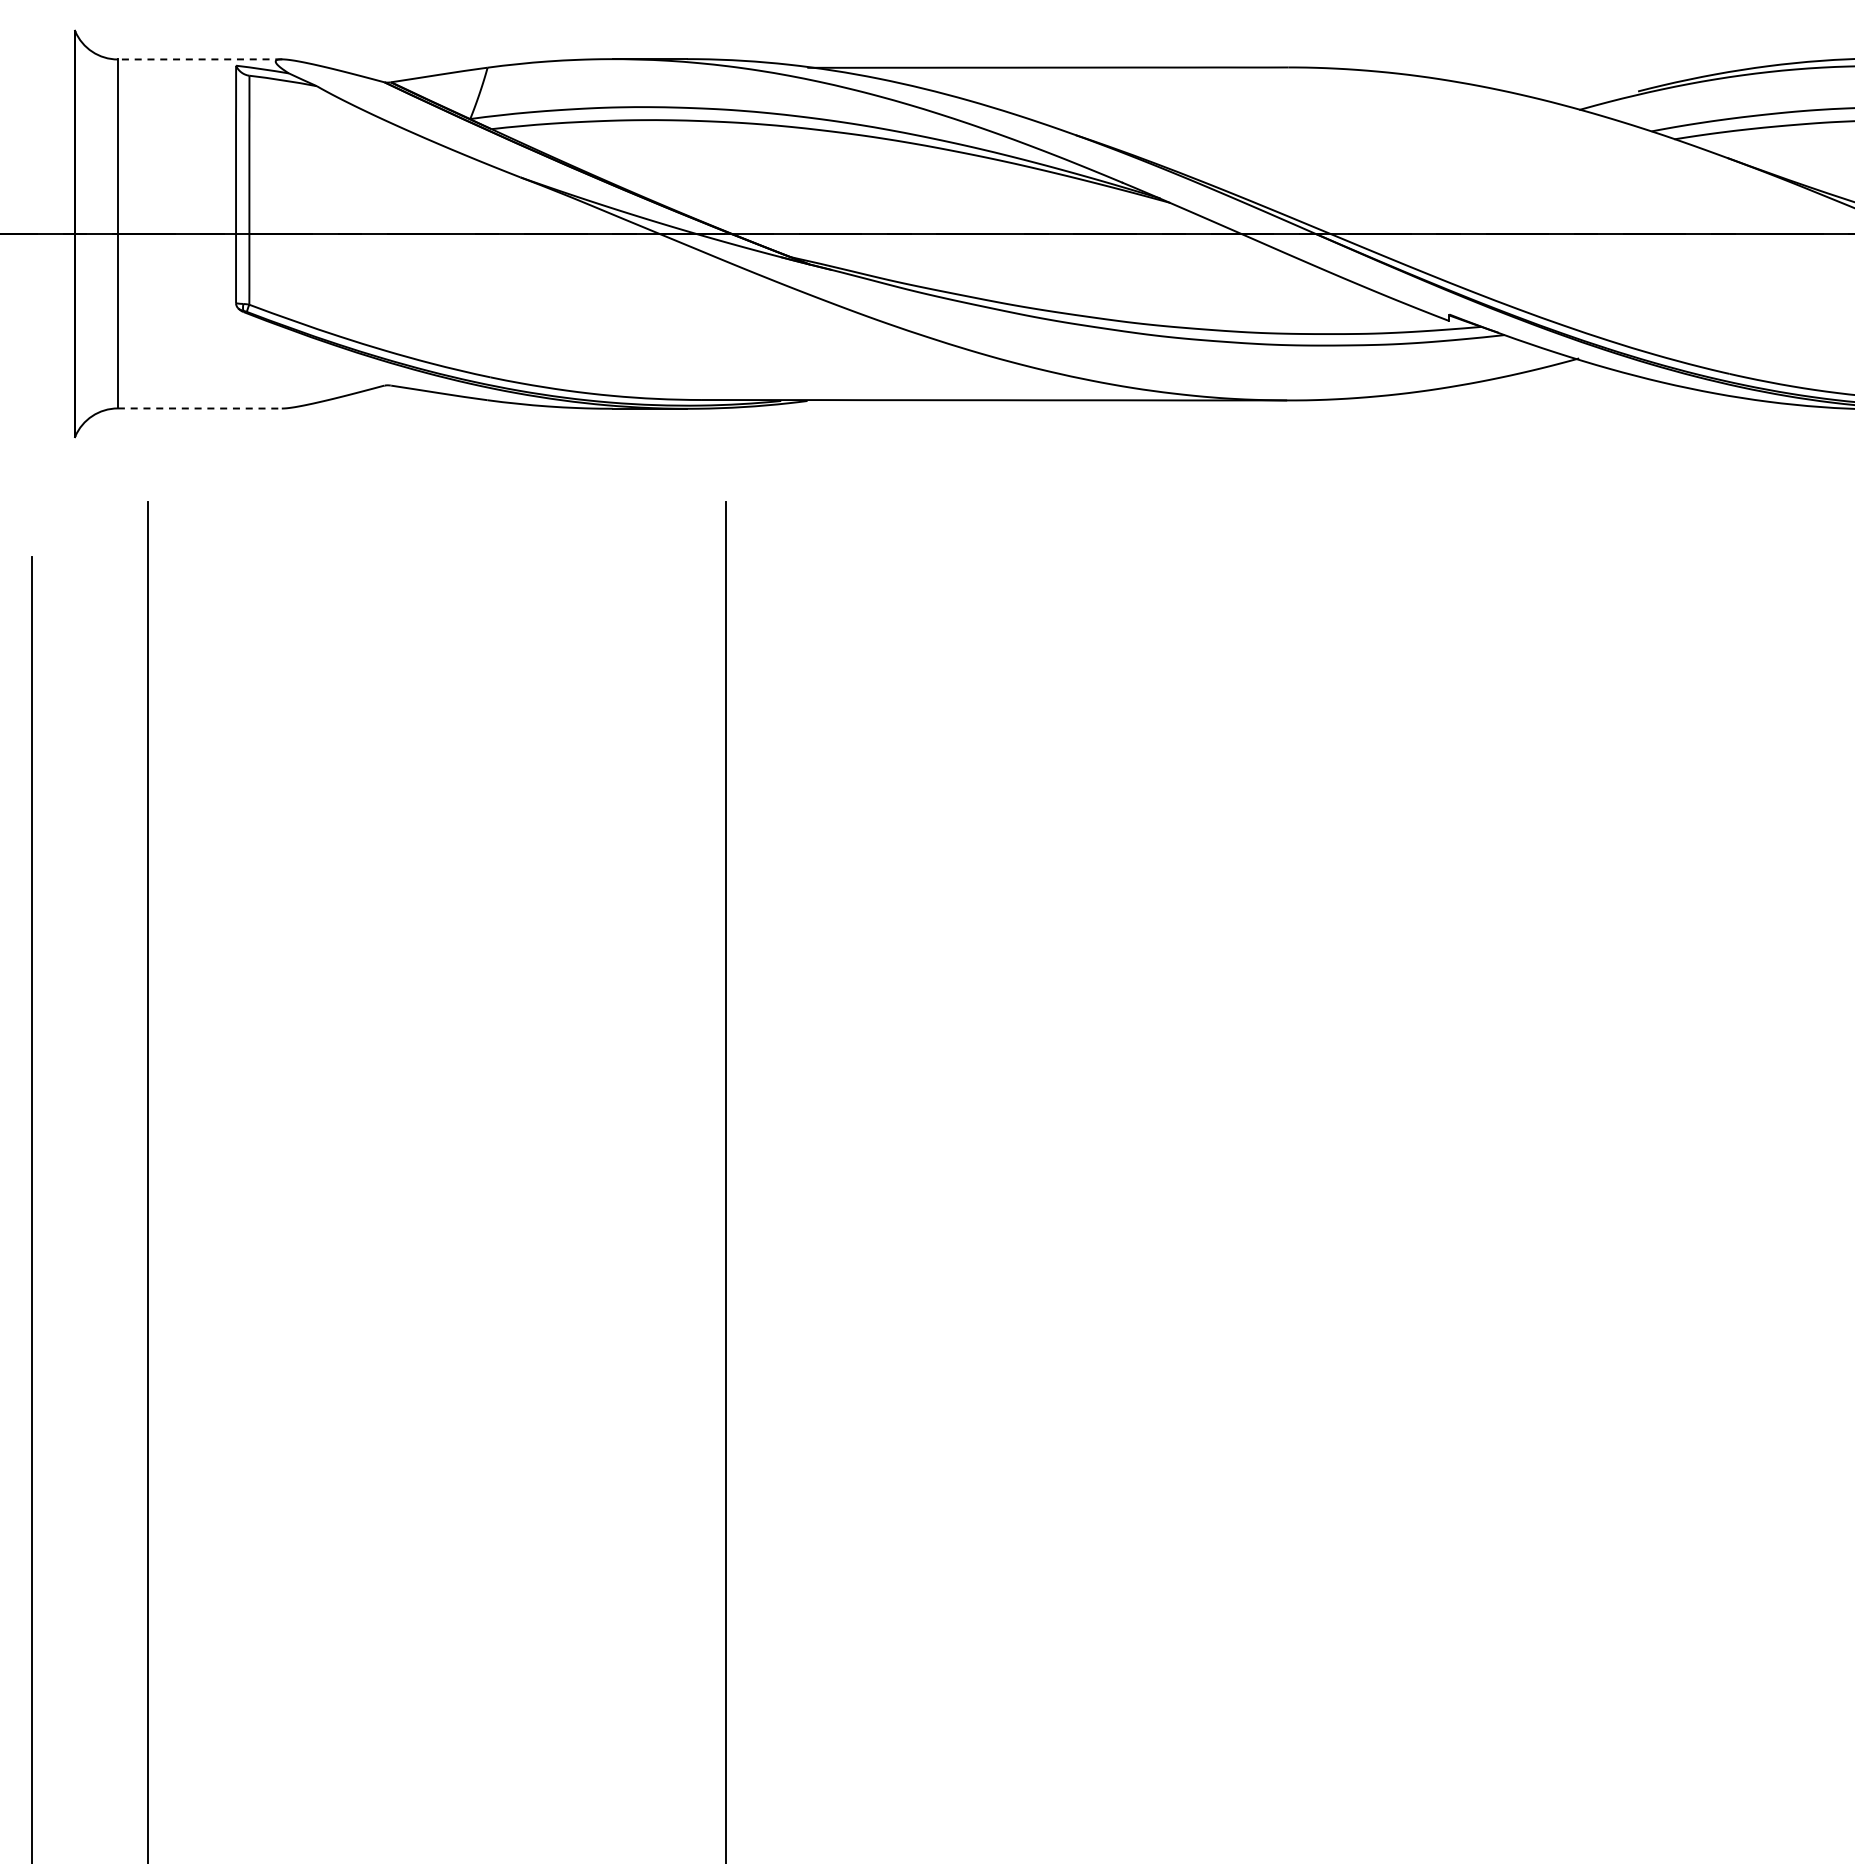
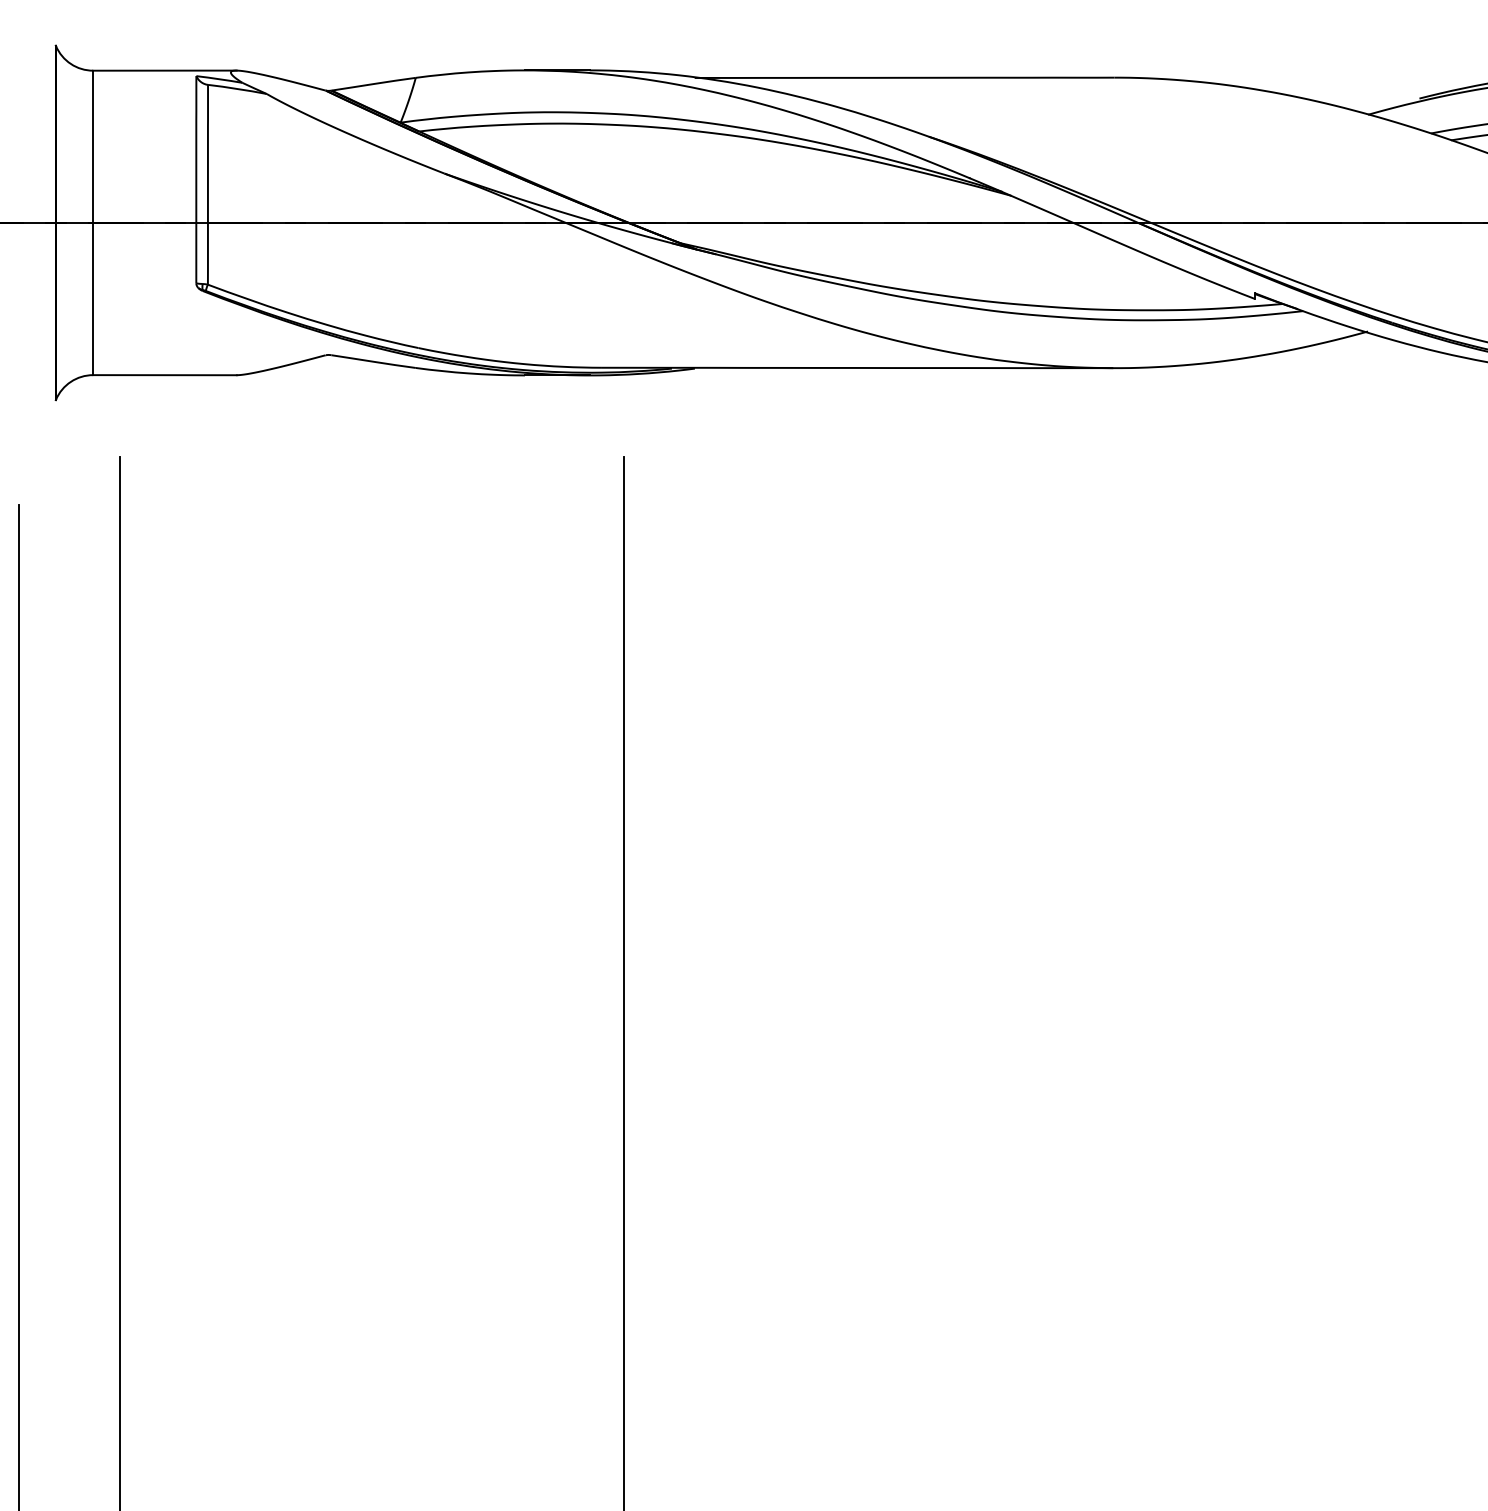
line: (199, 59) -> (164, 70), dashed -> solid
line: (200, 408) -> (165, 375), dashed -> solid

